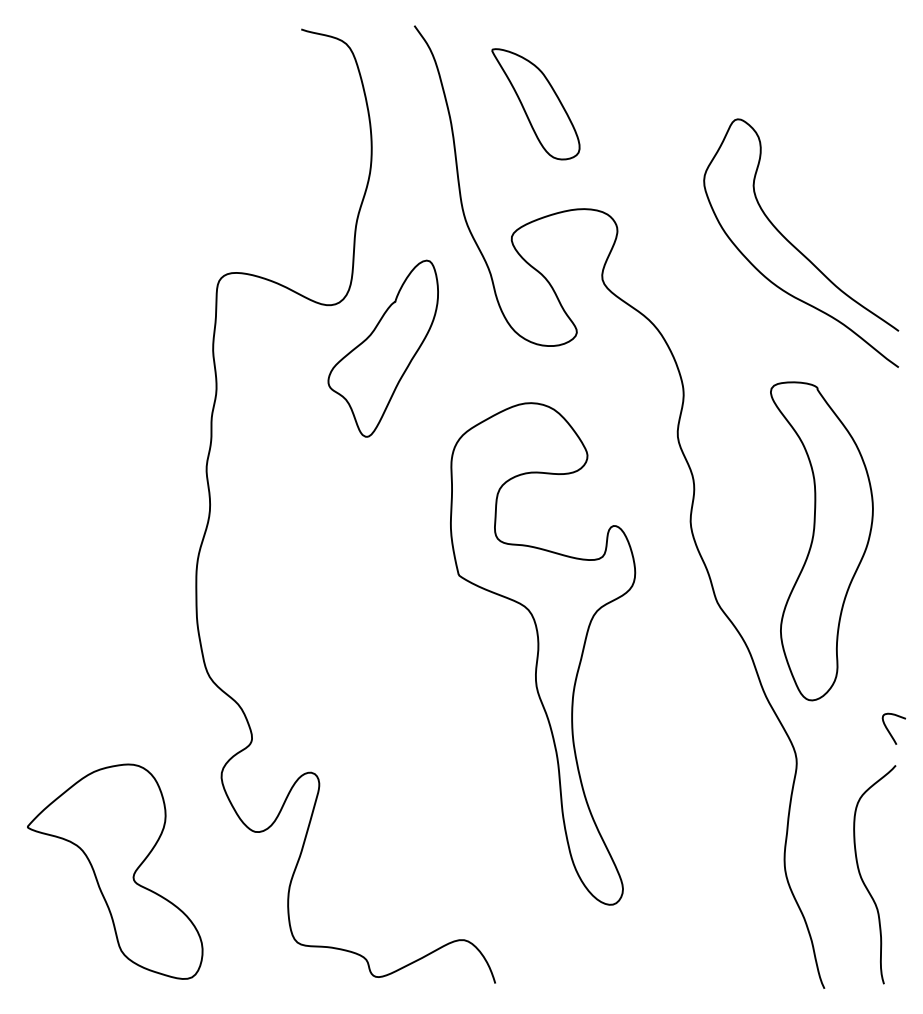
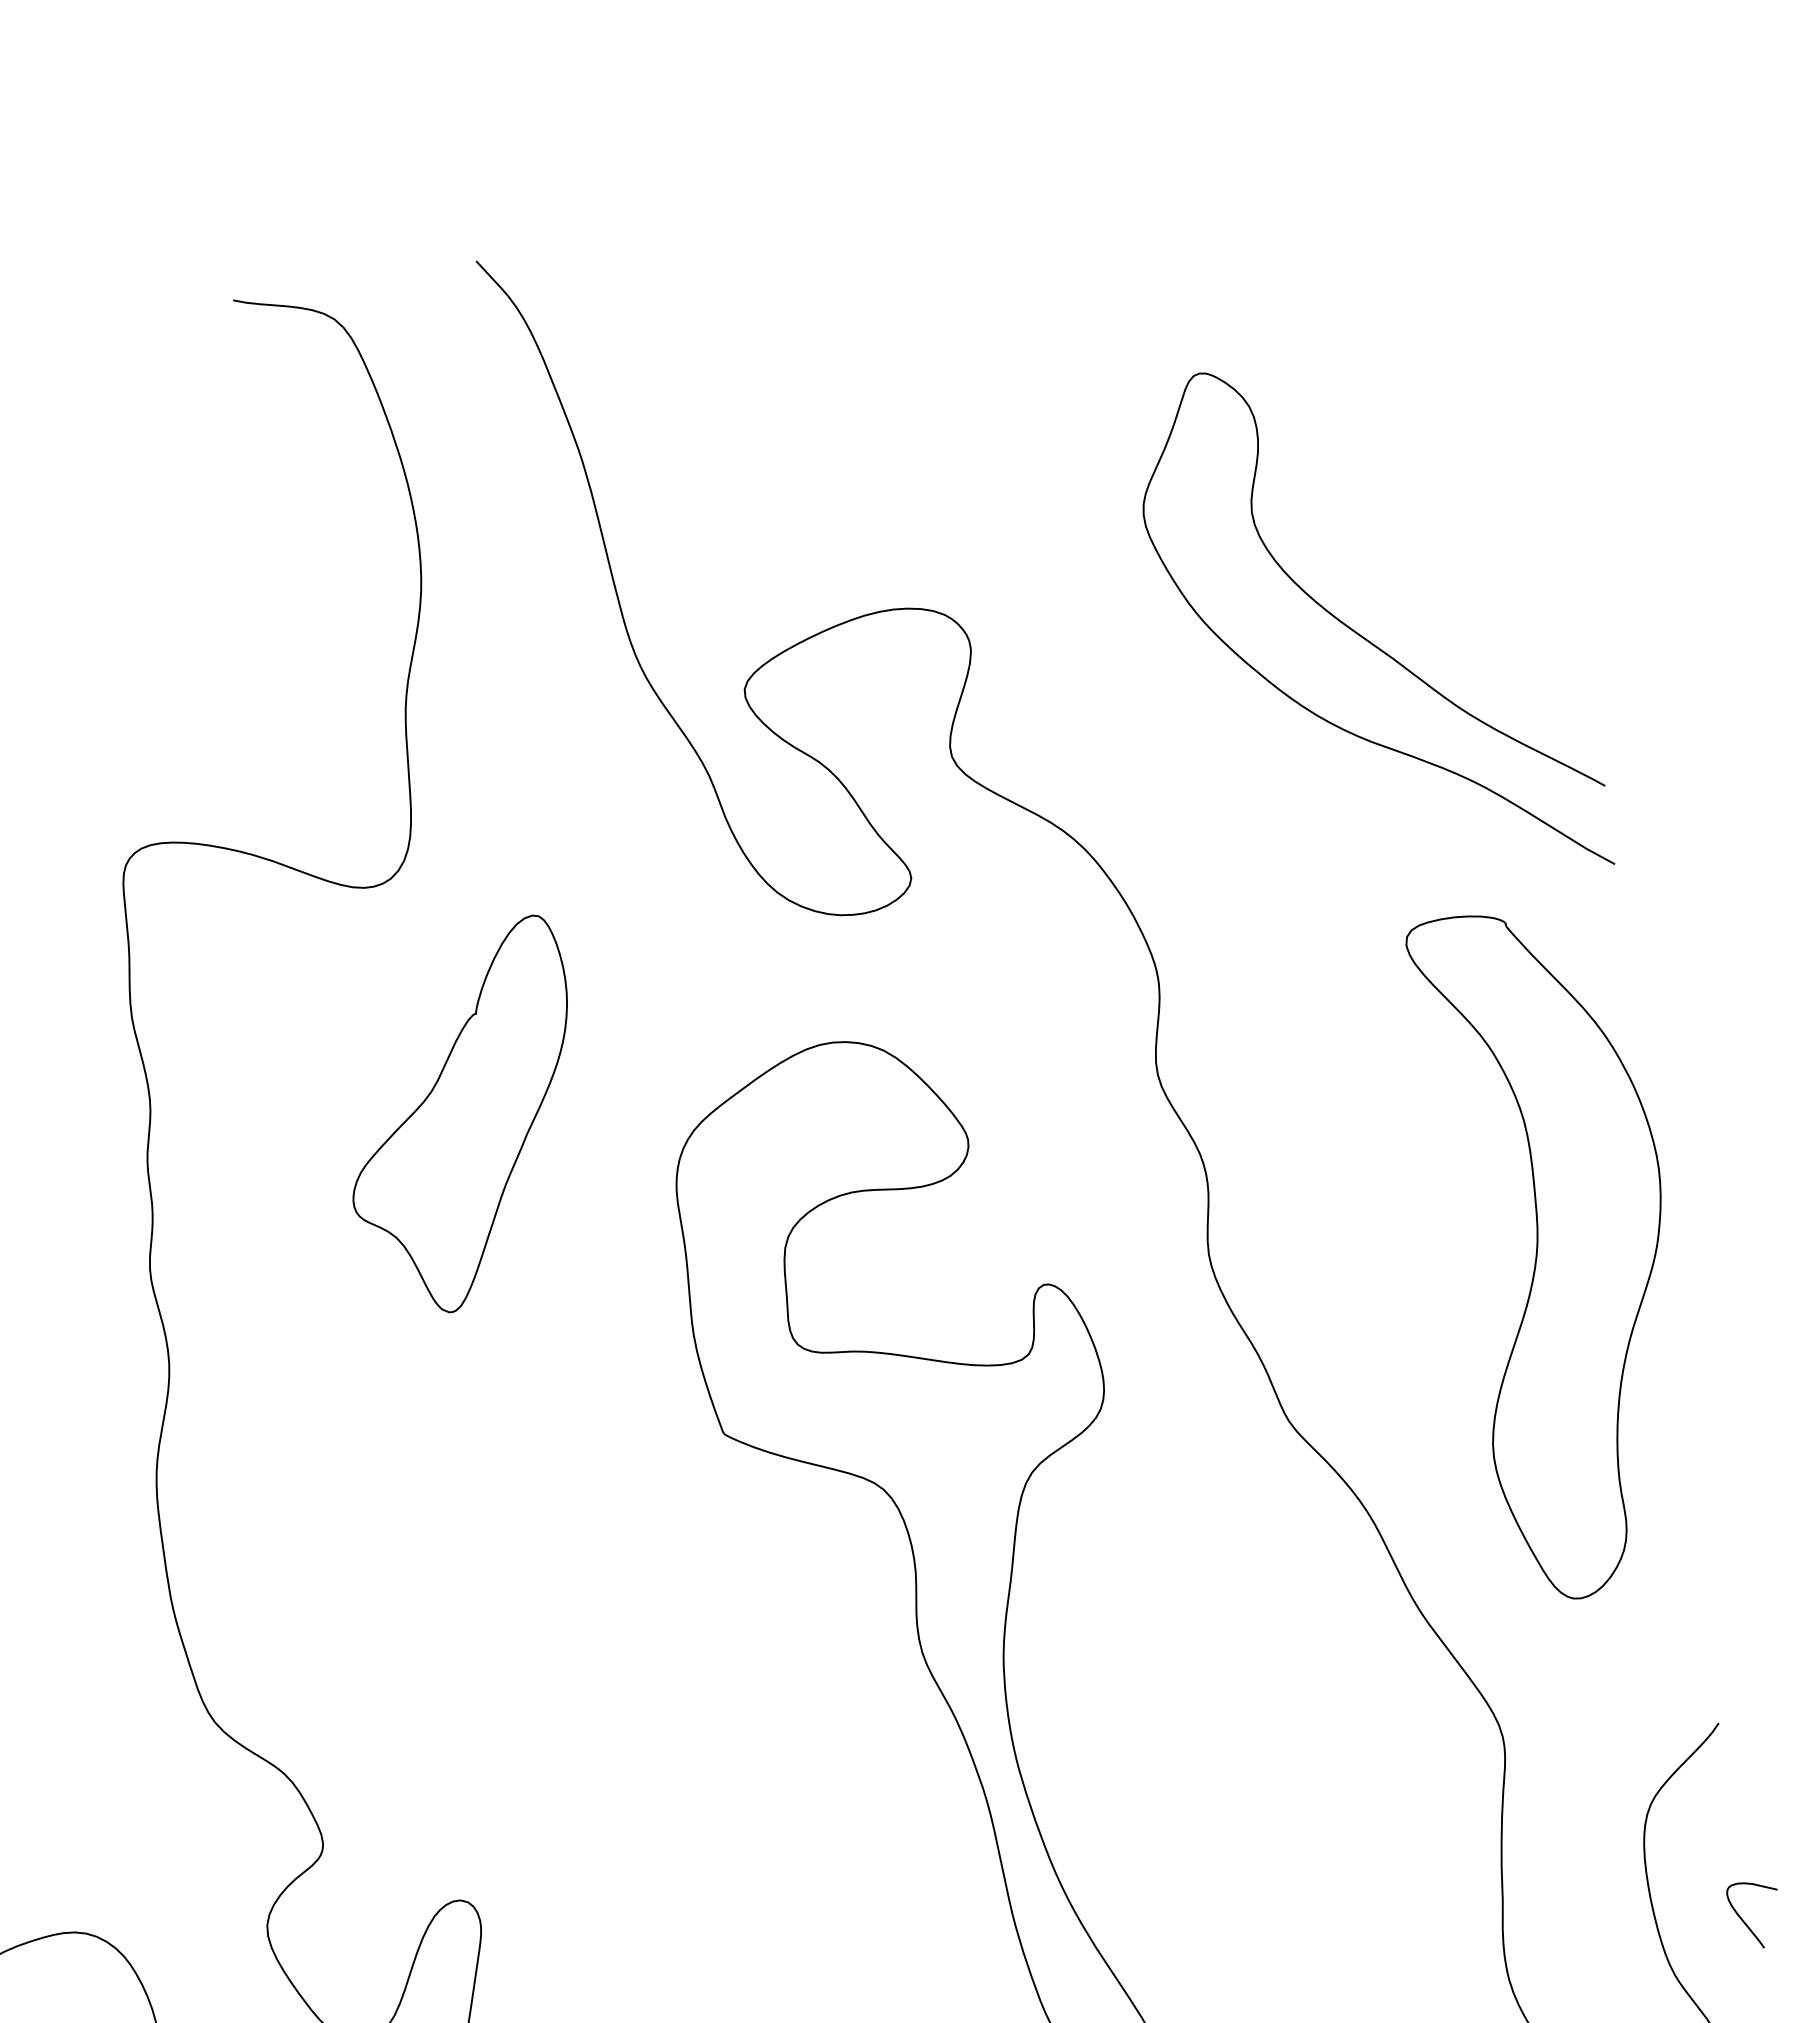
part: (535, 104) -> (759, 397), removed
part: (382, 348) -> (461, 1117), moved
part: (821, 541) -> (1556, 1253), moved
curve: (889, 730) -> (1745, 1919), moved

